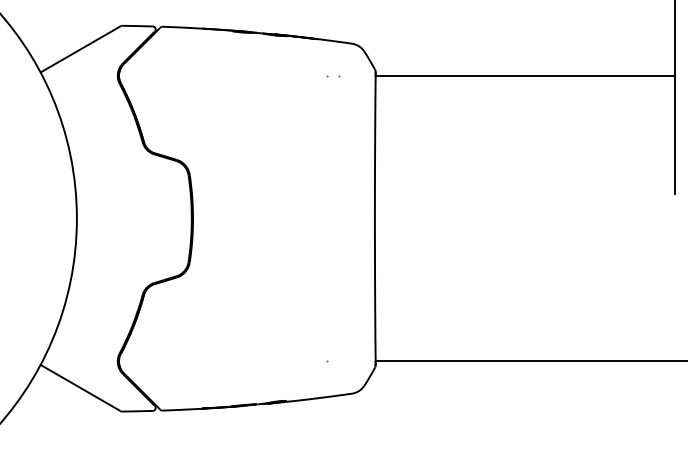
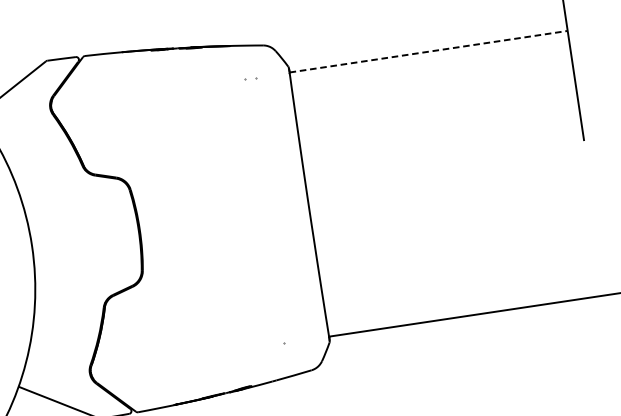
line: (525, 76) -> (428, 51), solid -> dashed

